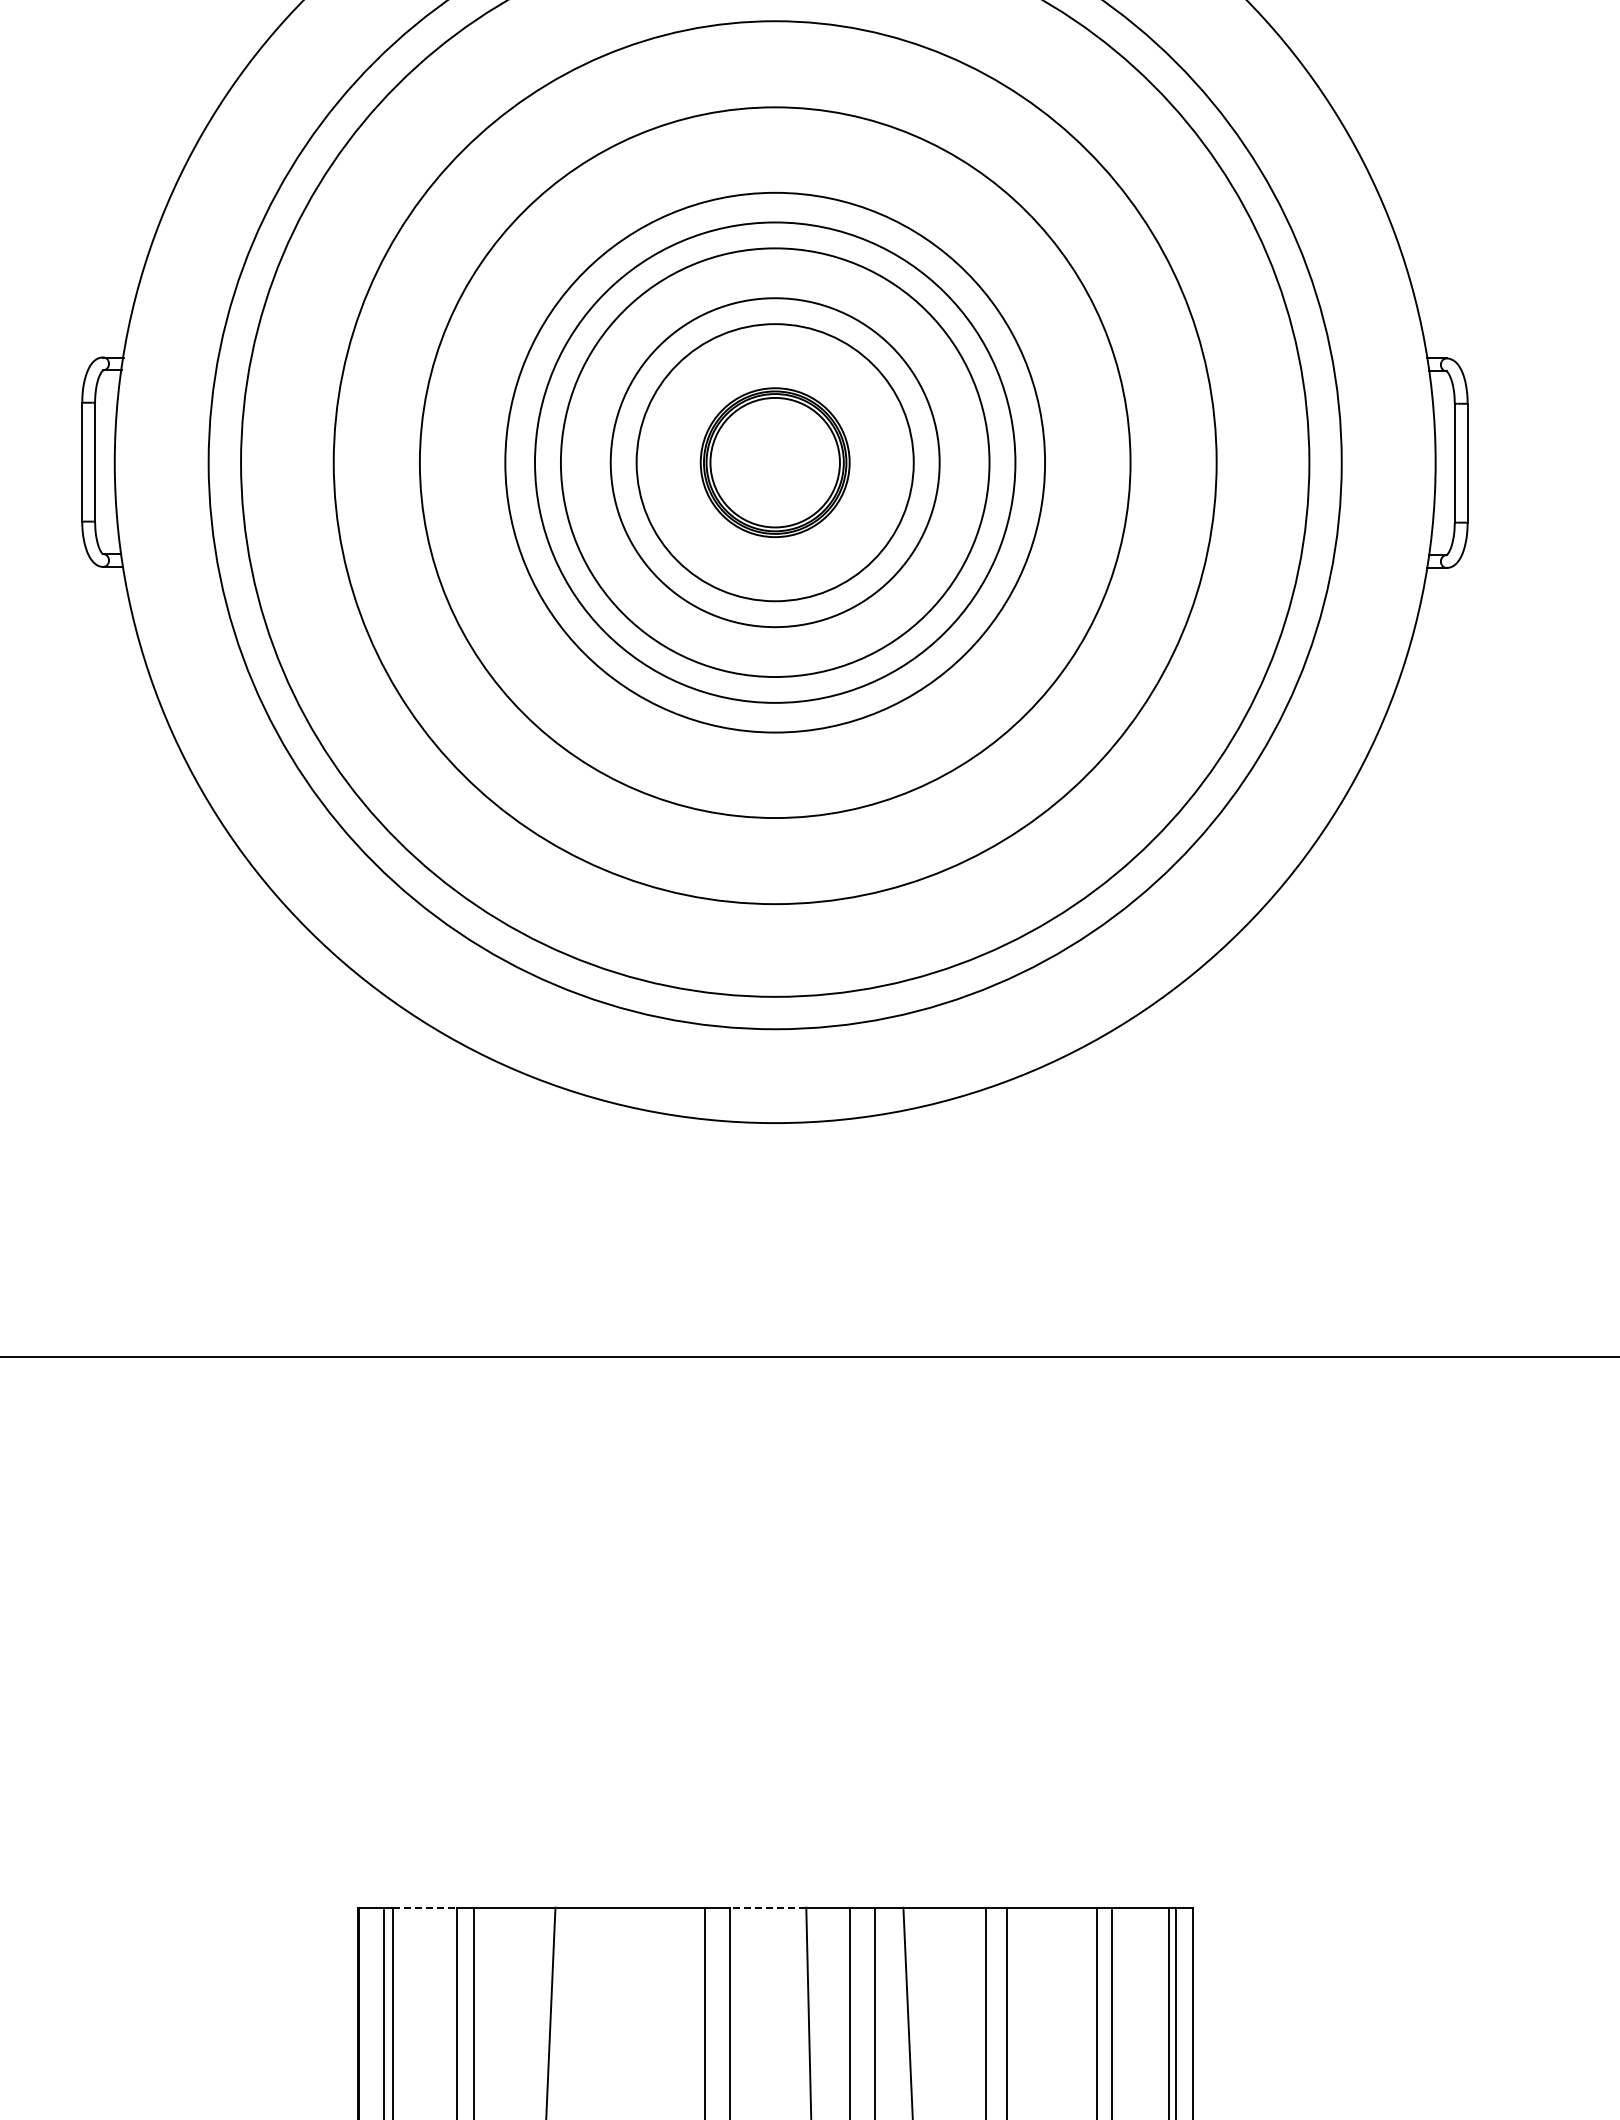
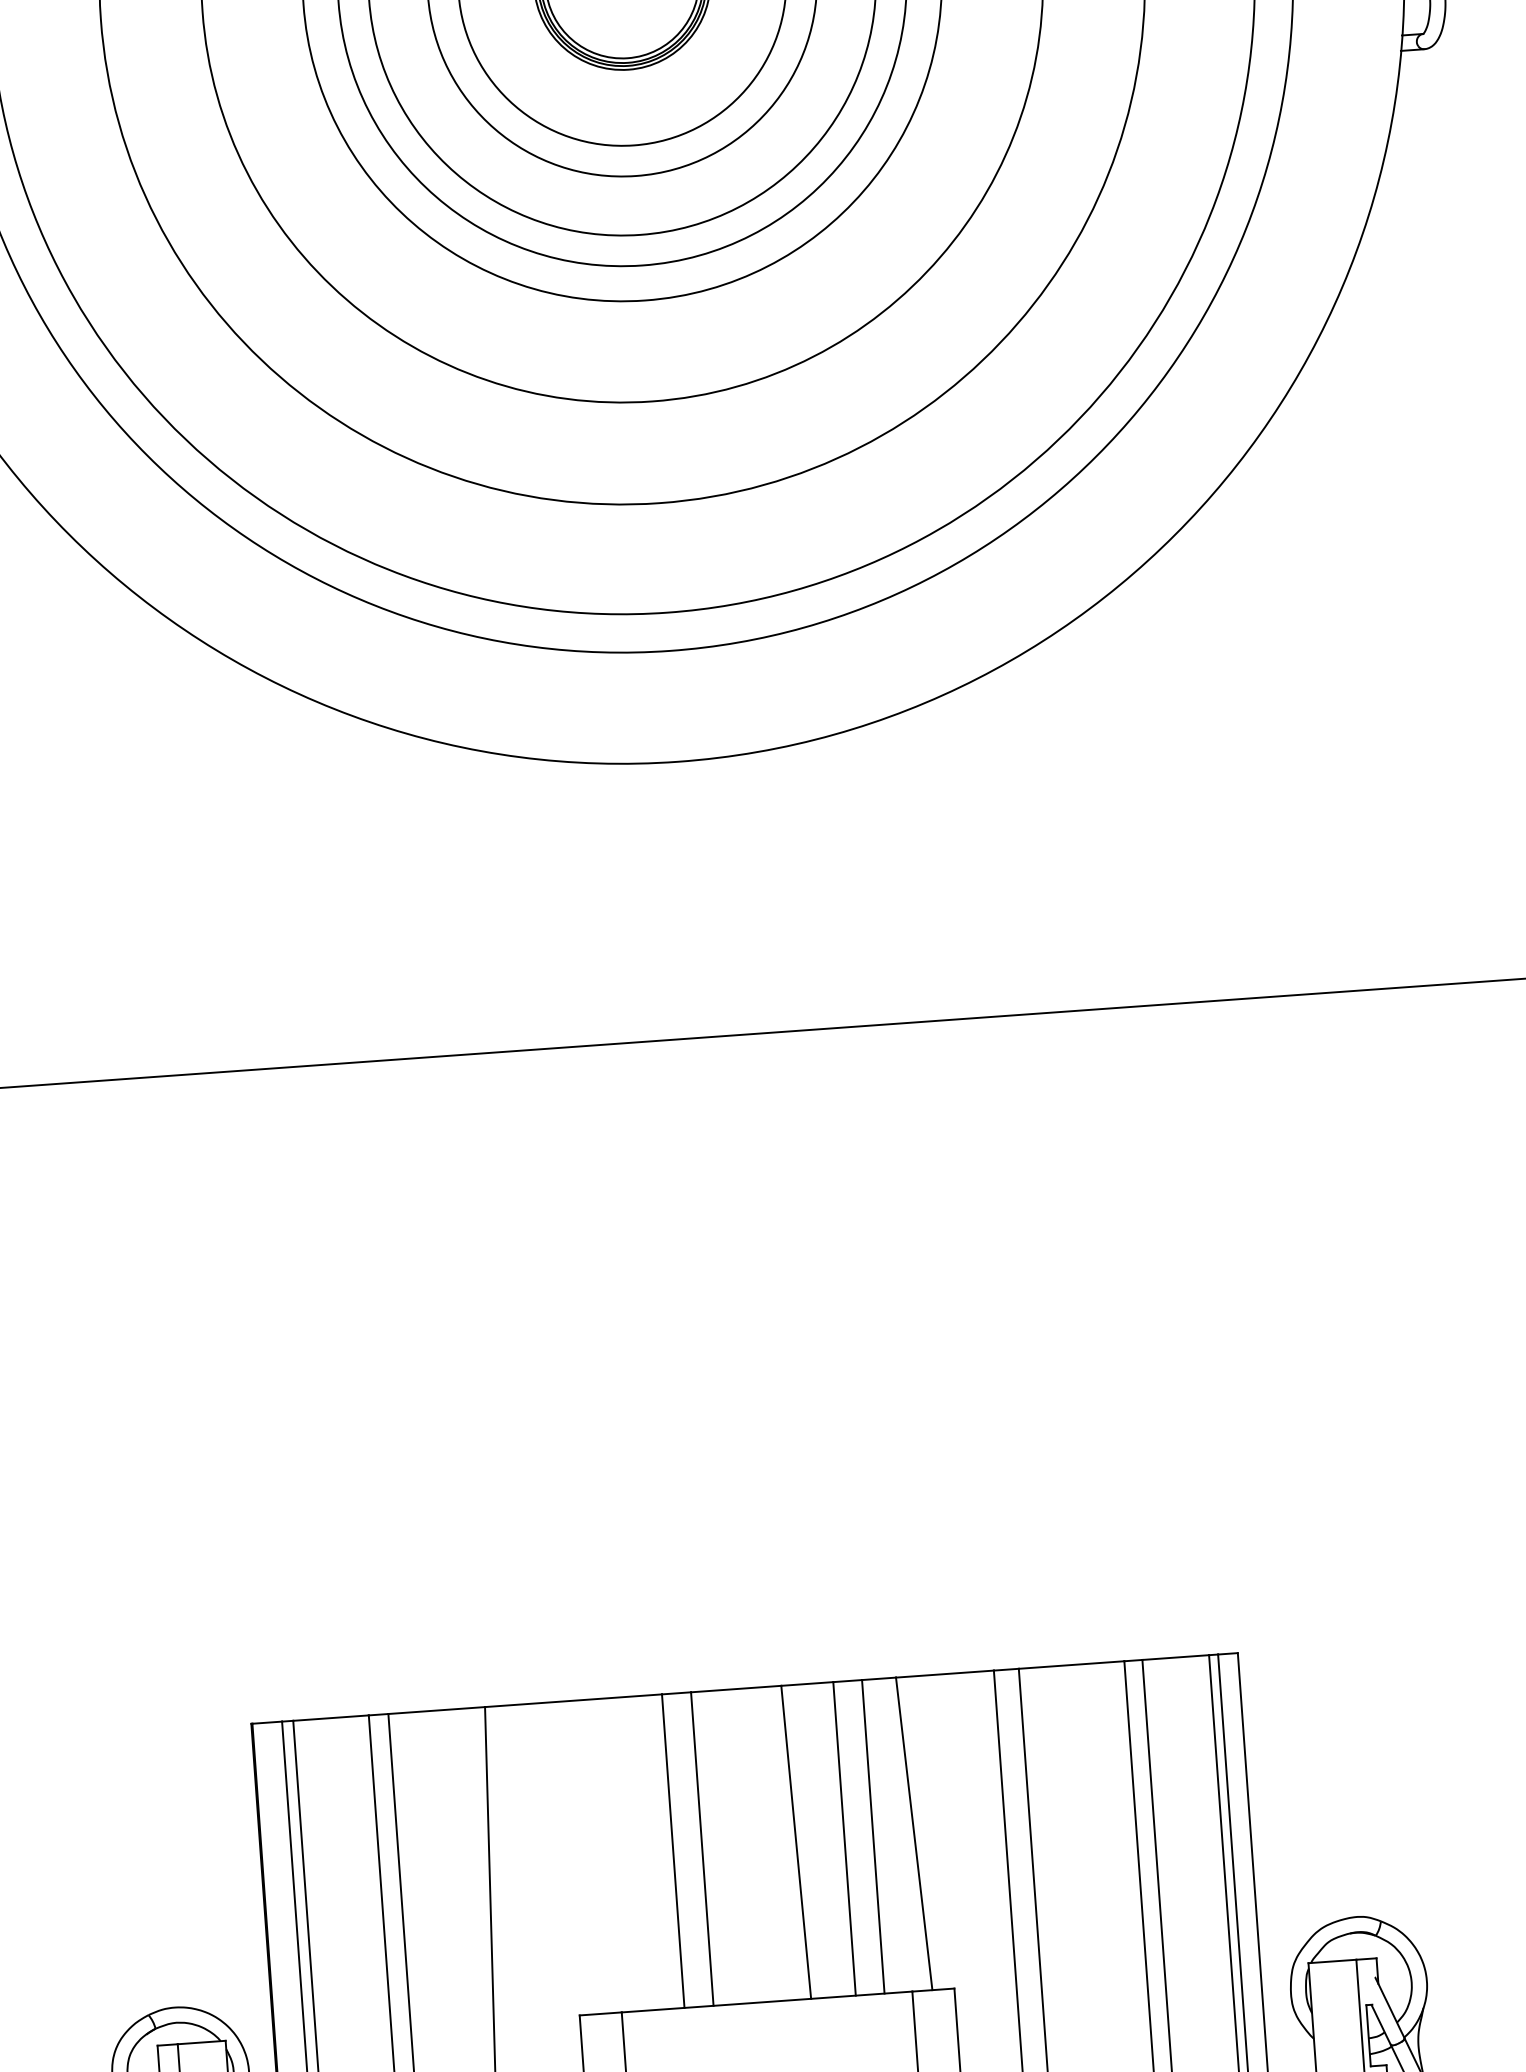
line: (425, 1907) -> (331, 1717), dashed -> solid
line: (767, 1907) -> (735, 1688), dashed -> solid

